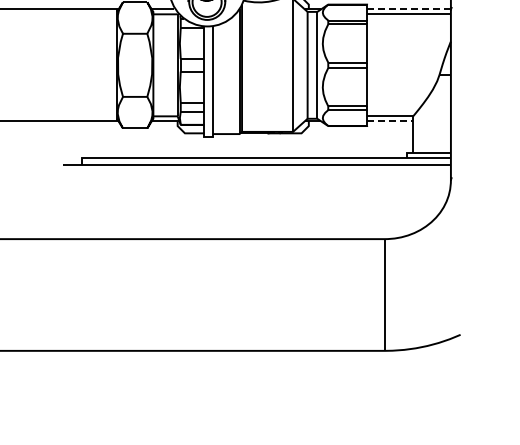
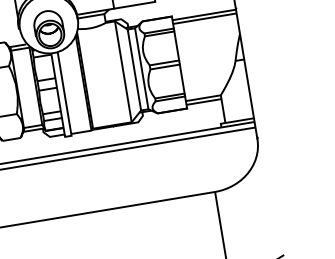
line: (409, 9) -> (204, 14), dashed -> solid
line: (390, 121) -> (204, 102), dashed -> solid

